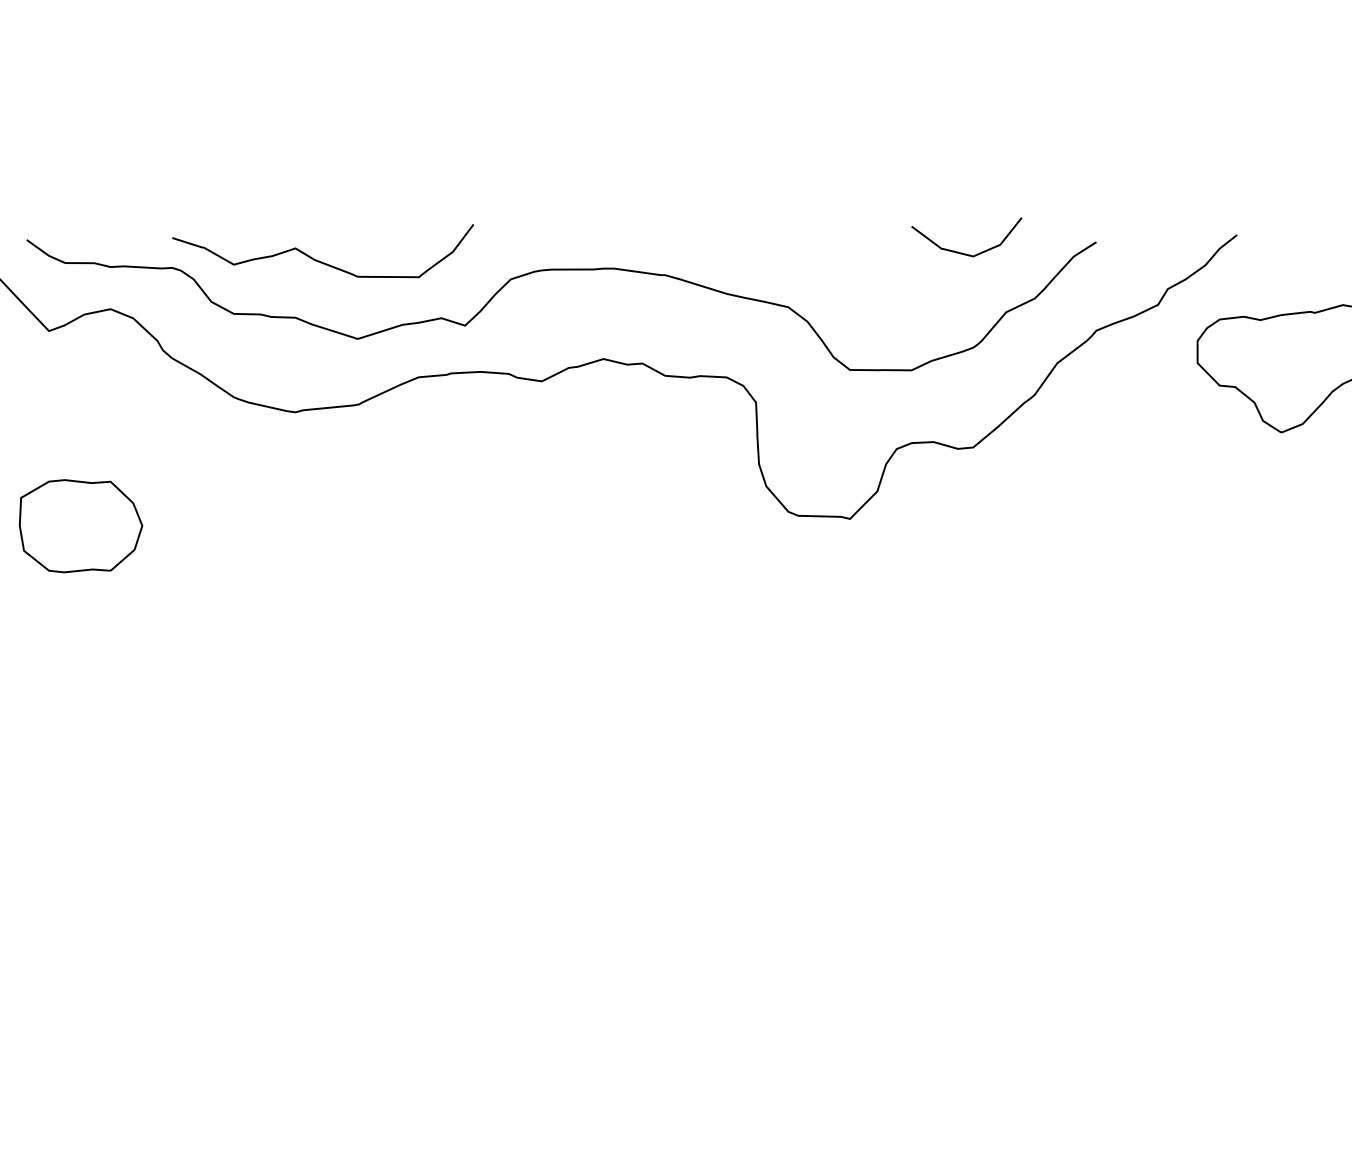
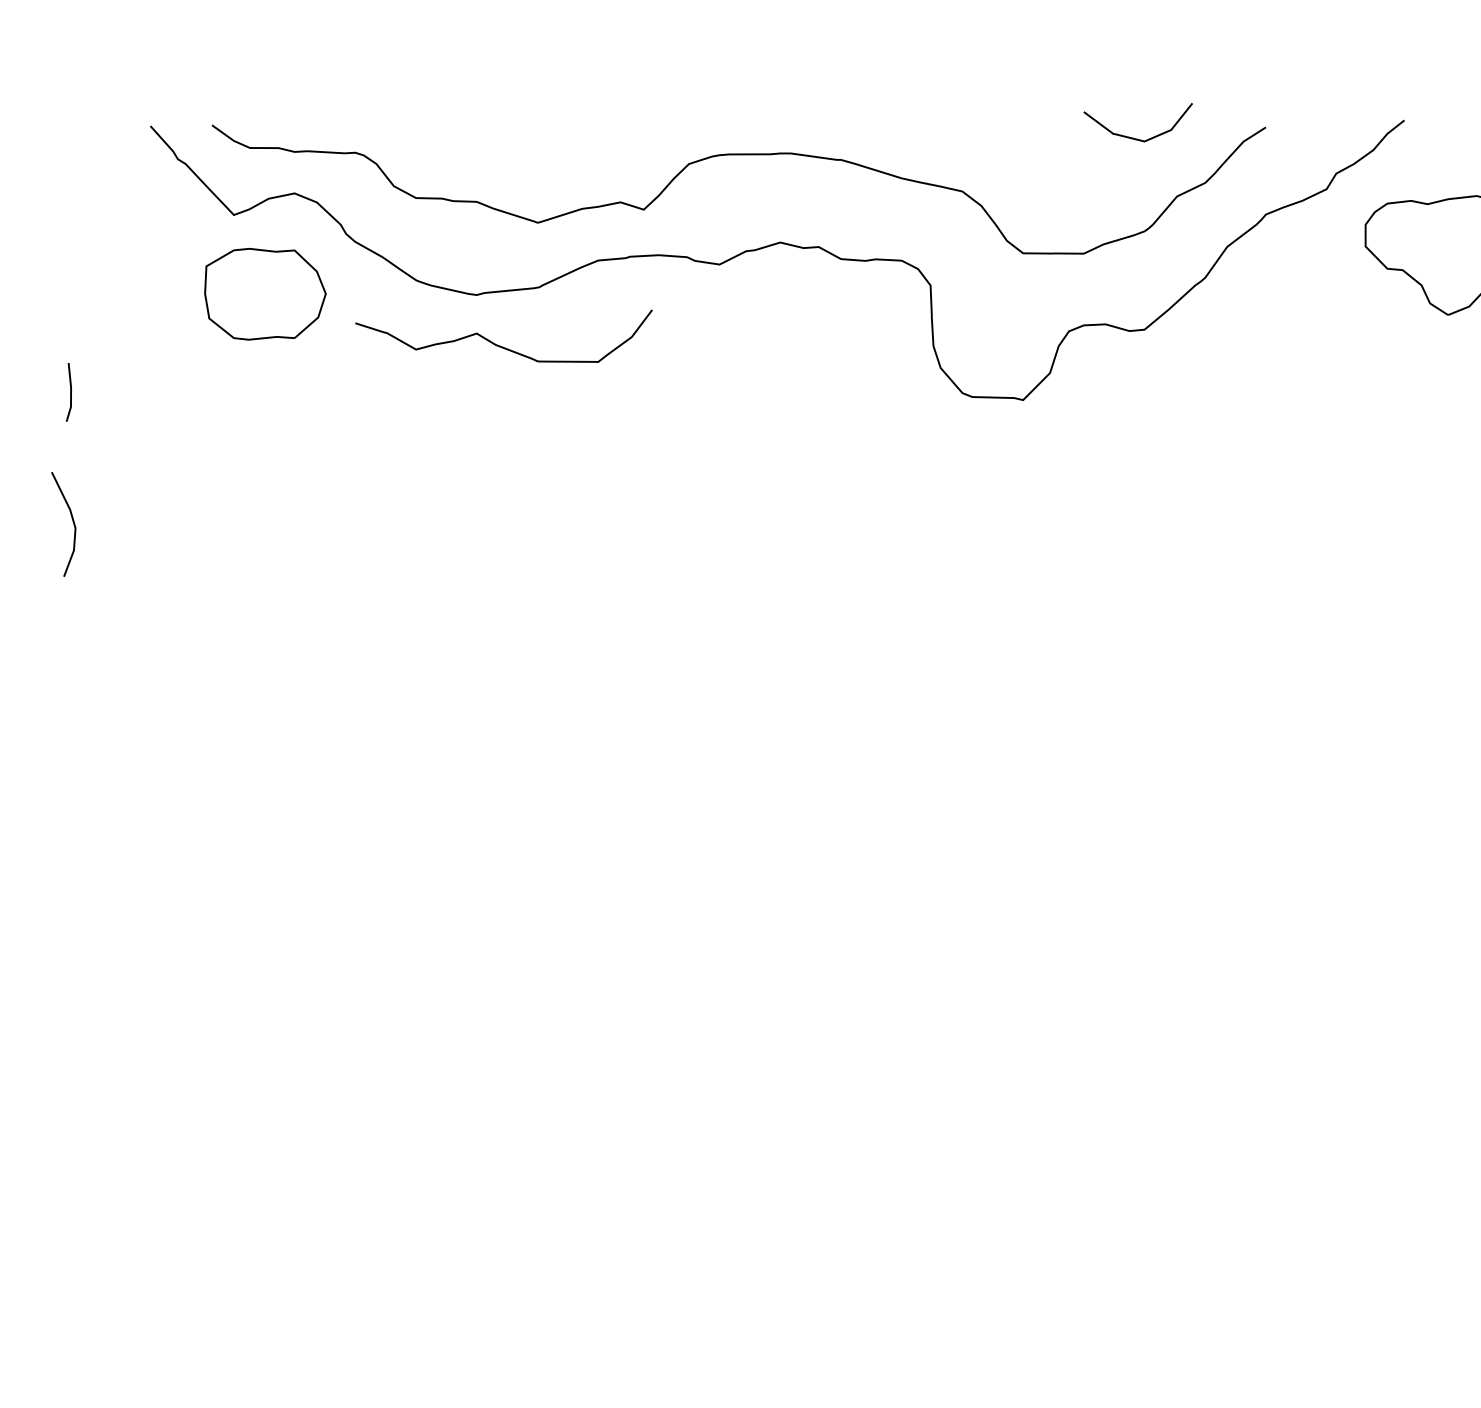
curve: (319, 260) -> (500, 345), moved
part: (81, 525) -> (265, 293), moved

